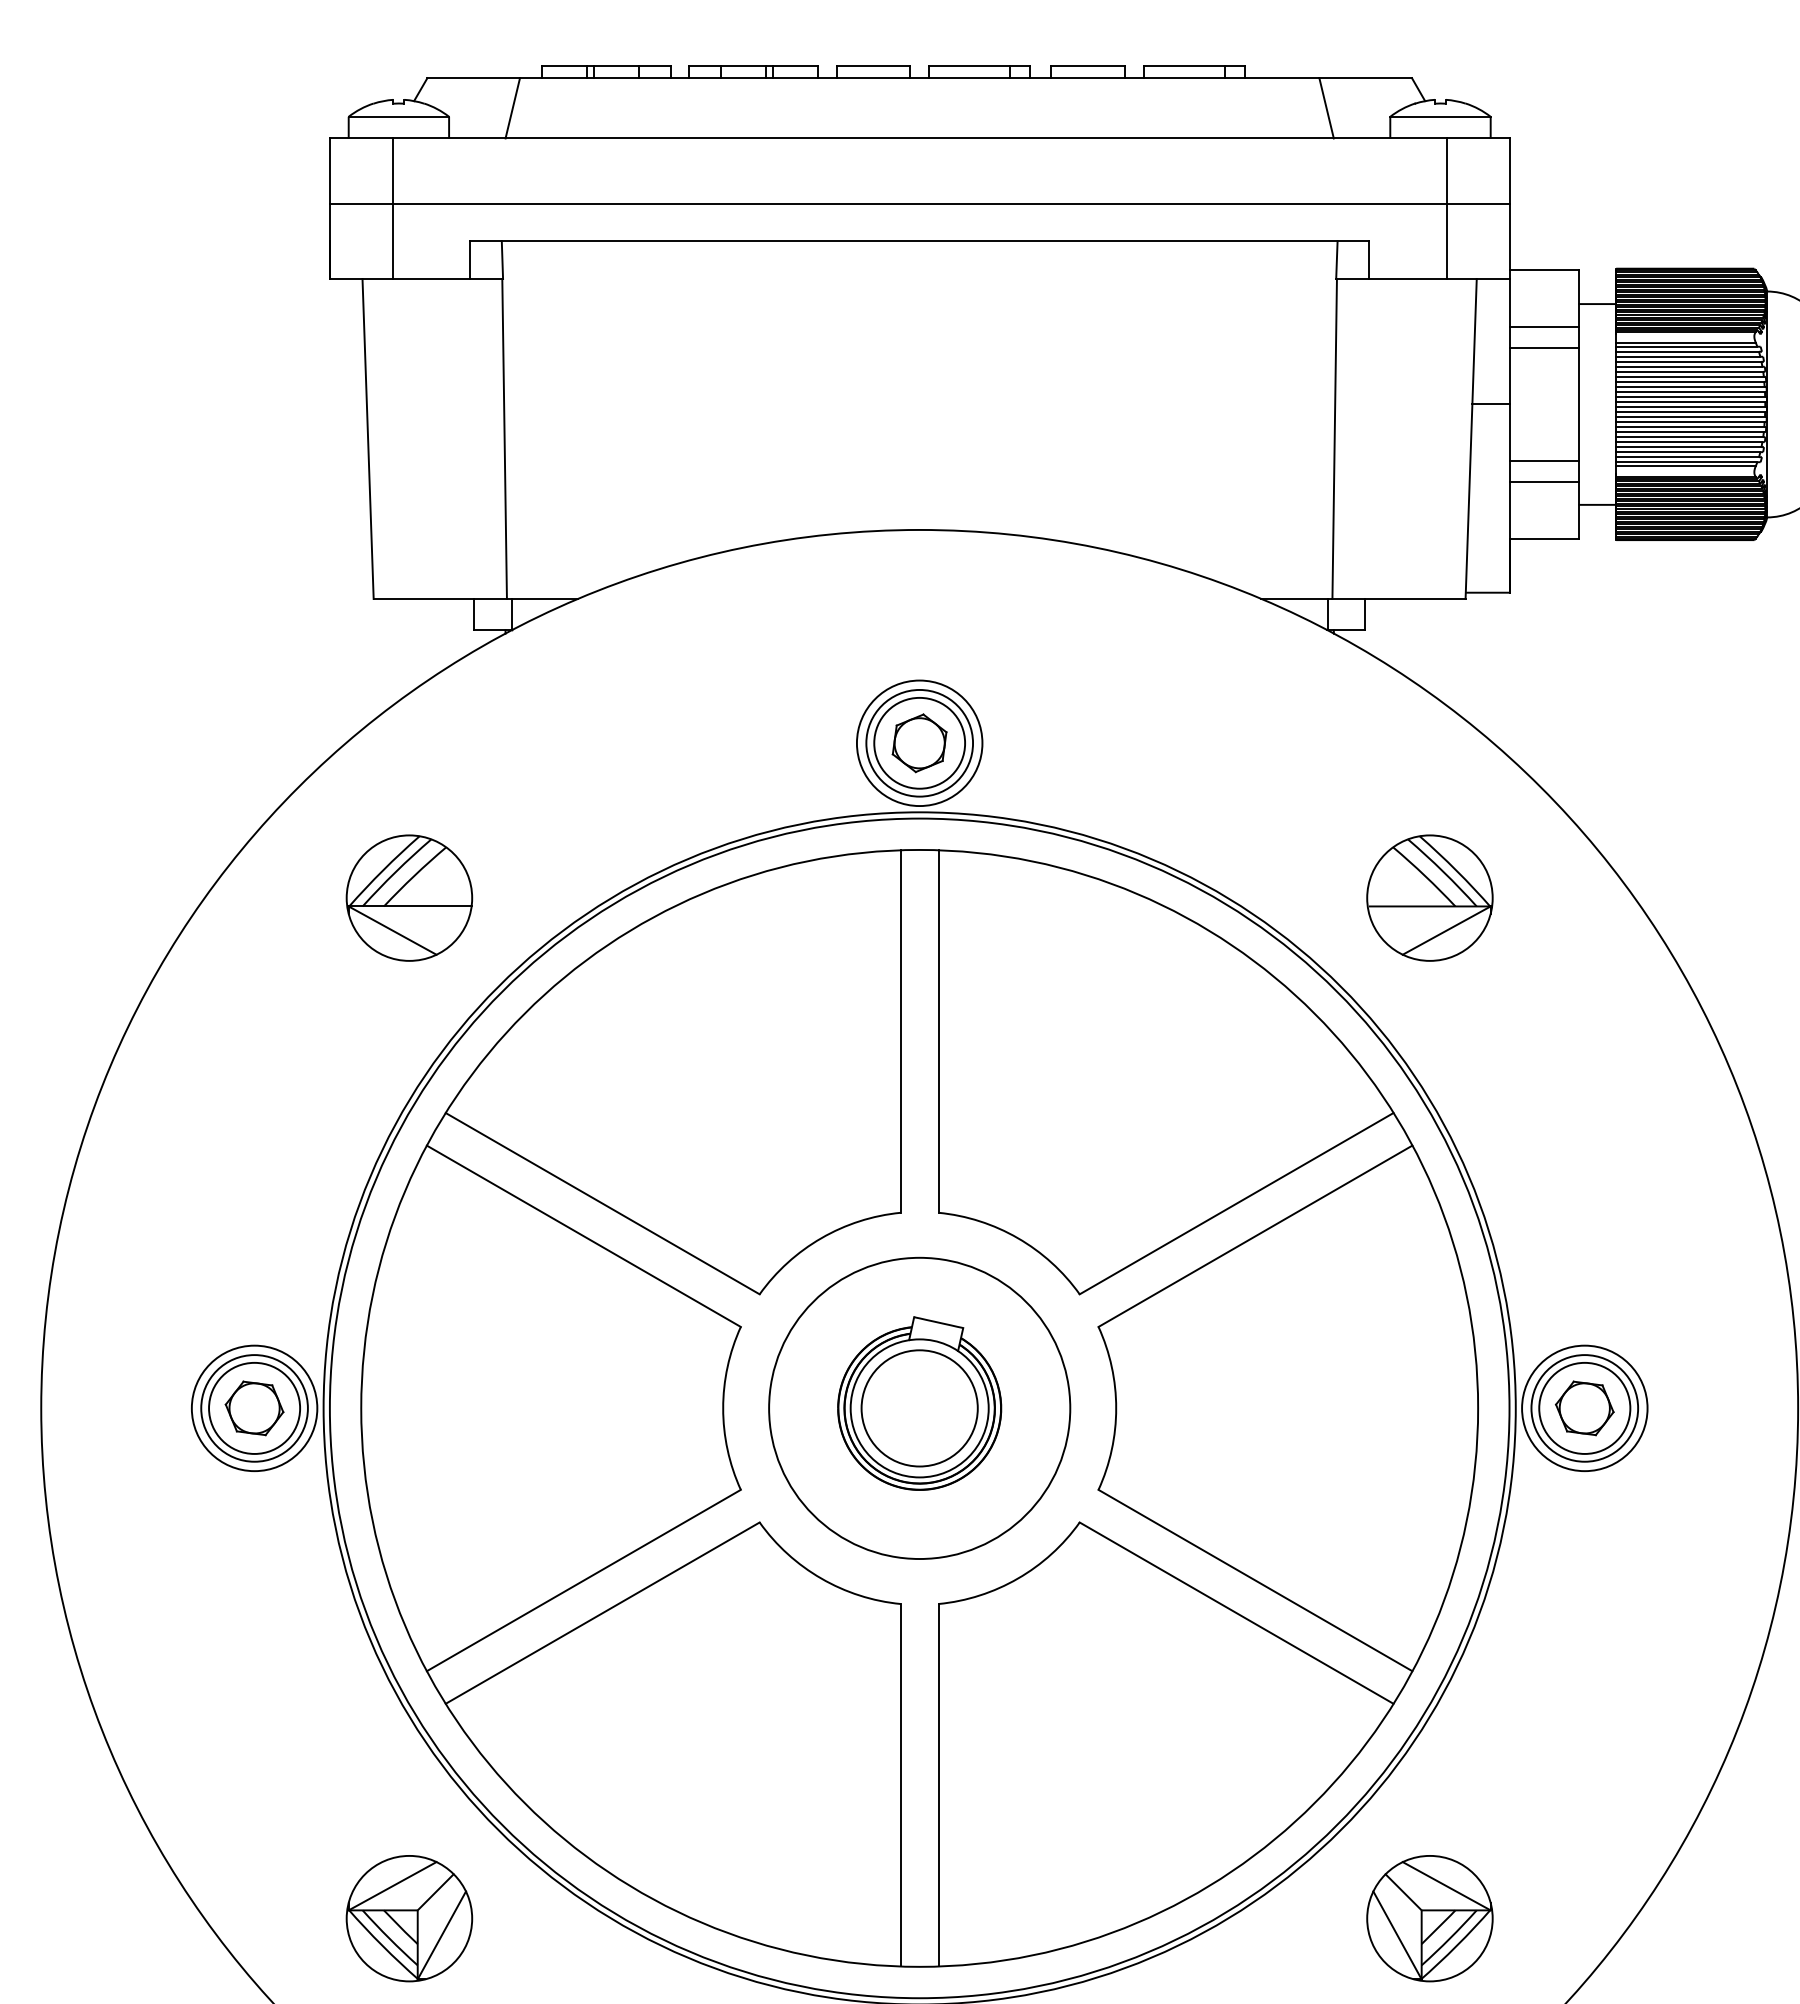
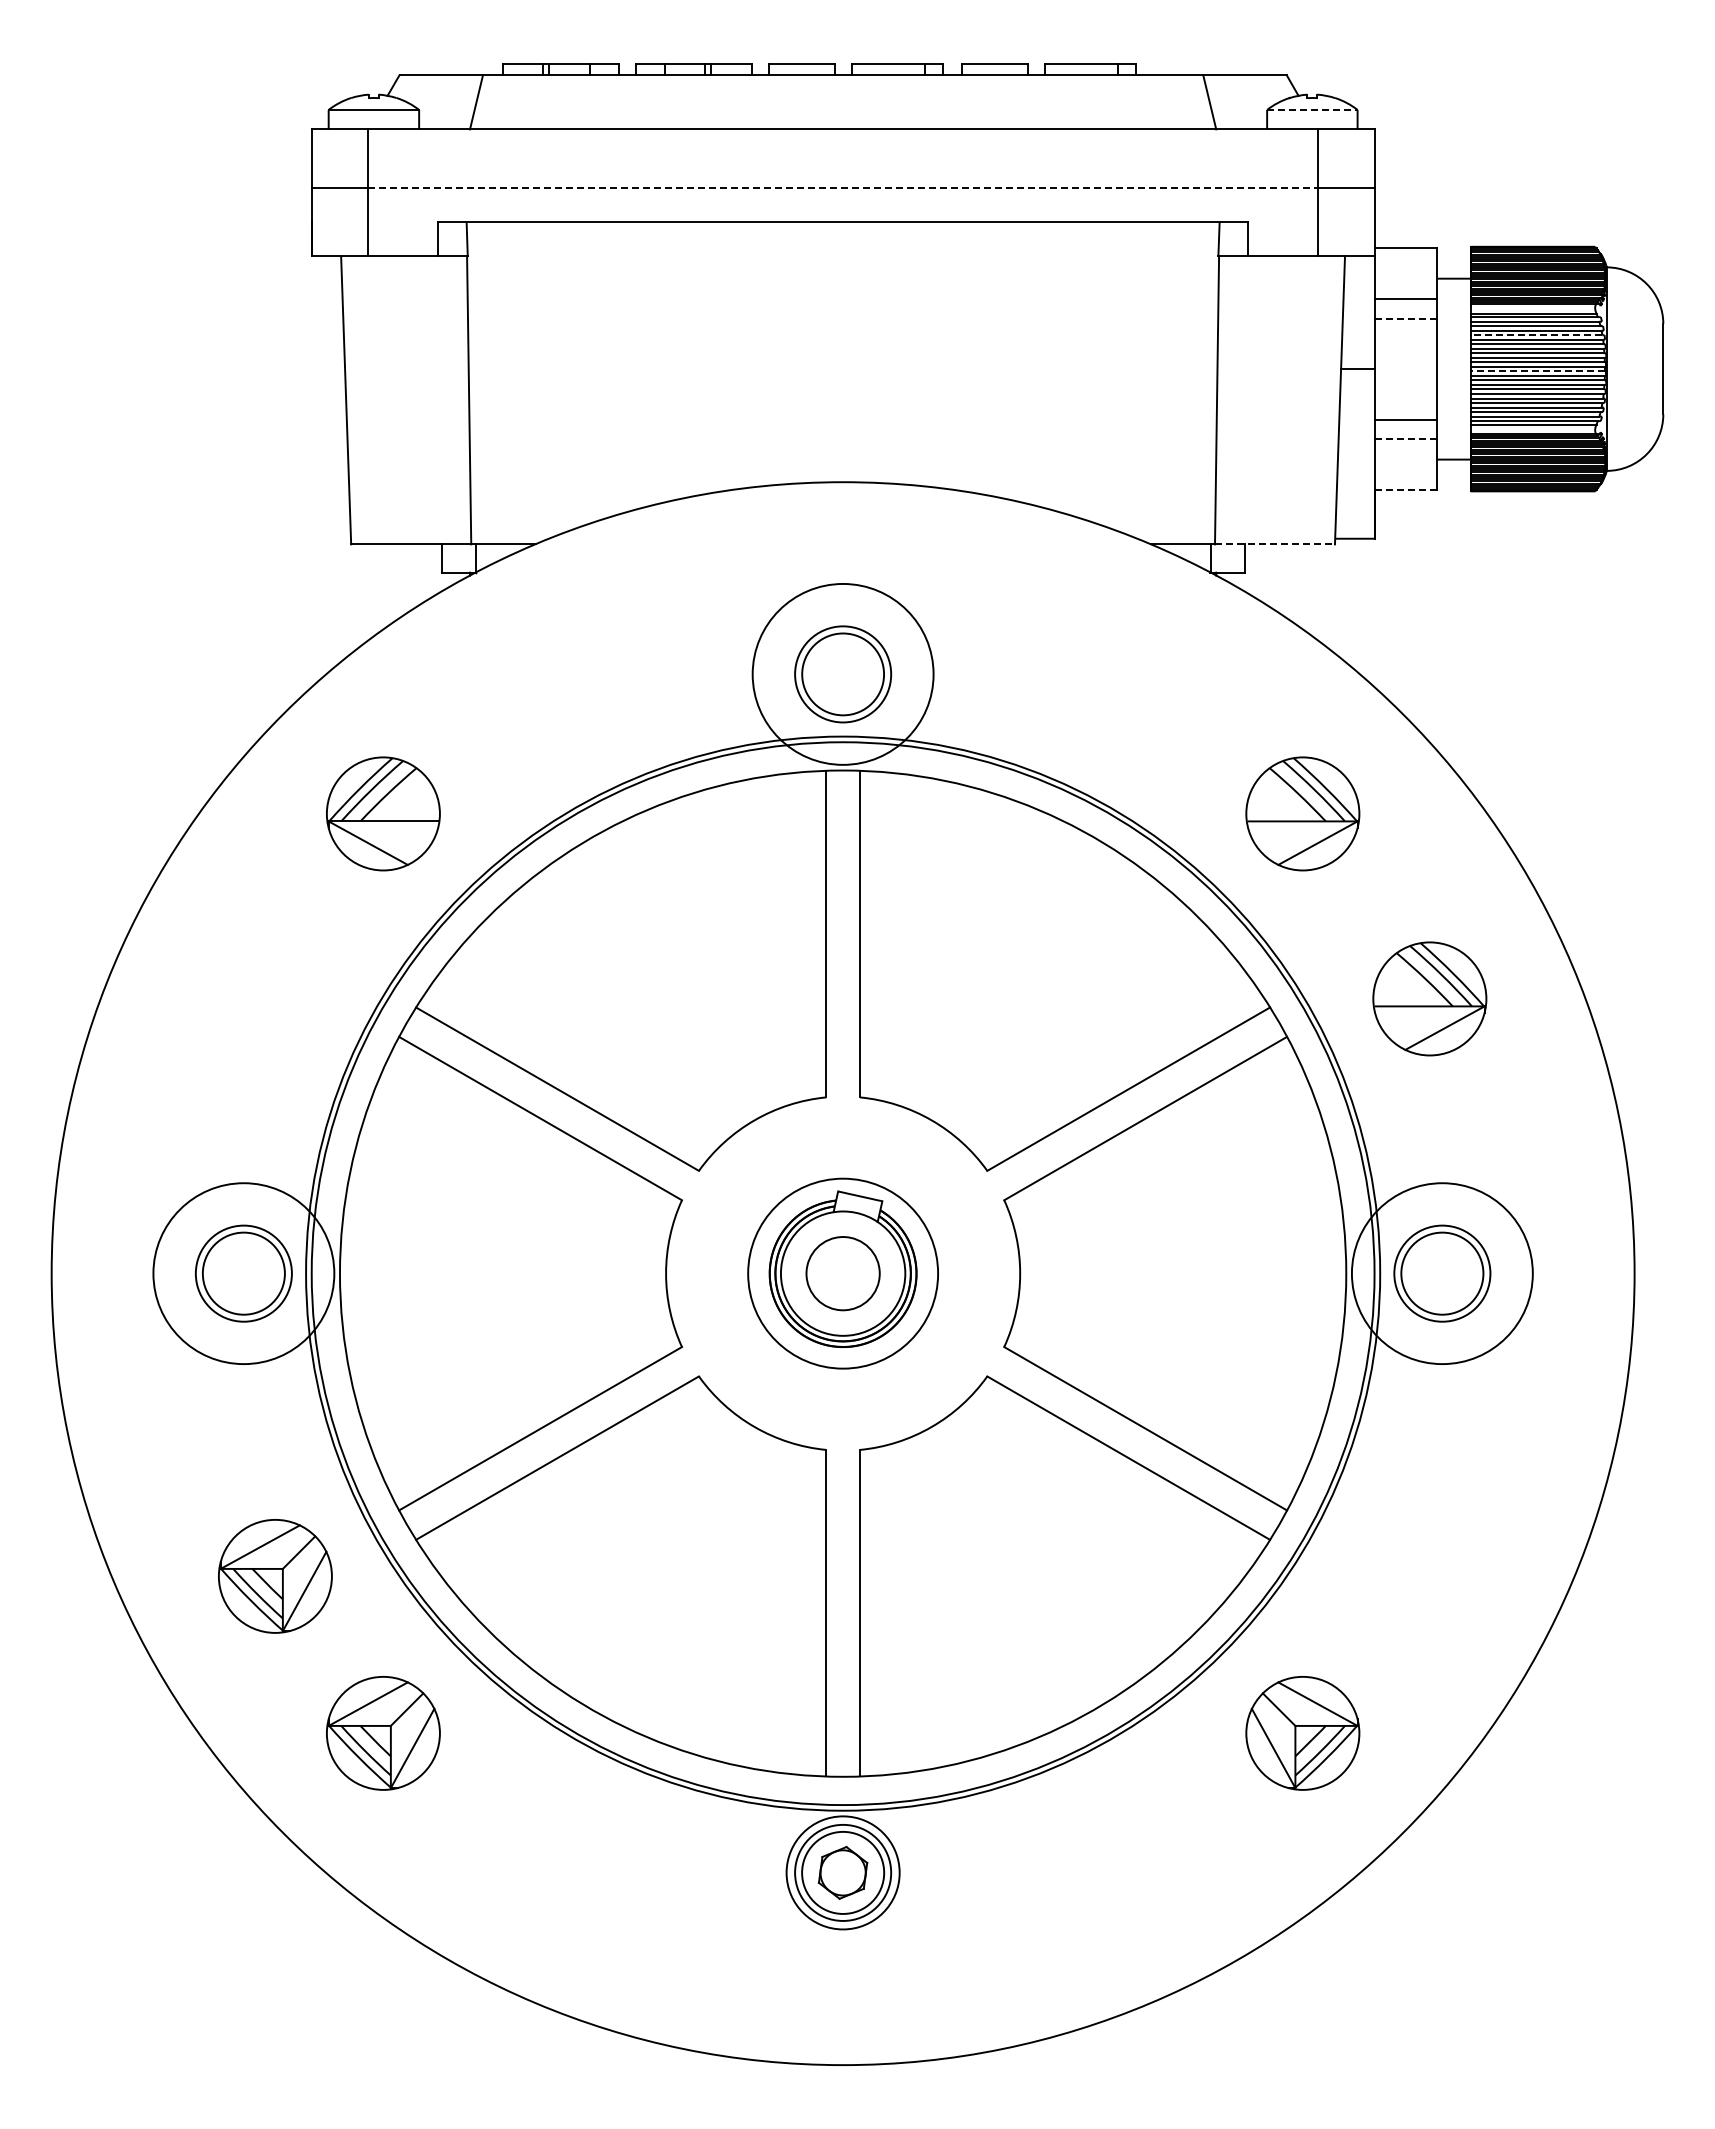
line: (1440, 117) -> (1312, 110), solid -> dashed
line: (920, 203) -> (843, 188), solid -> dashed
line: (1543, 348) -> (1405, 318), solid -> dashed
line: (1689, 367) -> (1536, 335), solid -> dashed
line: (1690, 407) -> (1537, 371), solid -> dashed
line: (1543, 482) -> (1405, 439), solid -> dashed
line: (1543, 538) -> (1405, 489), solid -> dashed
line: (1398, 599) -> (1274, 544), solid -> dashed
circle: (918, 742) -> (842, 673), size x1.6
part: (918, 743) -> (842, 674), removed
part: (1570, 1103) -> (1429, 998), added
circle: (254, 1408) -> (243, 1273), size x1.6
part: (254, 1408) -> (243, 1273), removed
circle: (918, 1408) -> (842, 1273), size x0.7
circle: (918, 1408) -> (842, 1273), size x0.7
circle: (1583, 1408) -> (1441, 1273), size x1.6
part: (1584, 1408) -> (1442, 1273), removed
part: (289, 1744) -> (275, 1576), added

